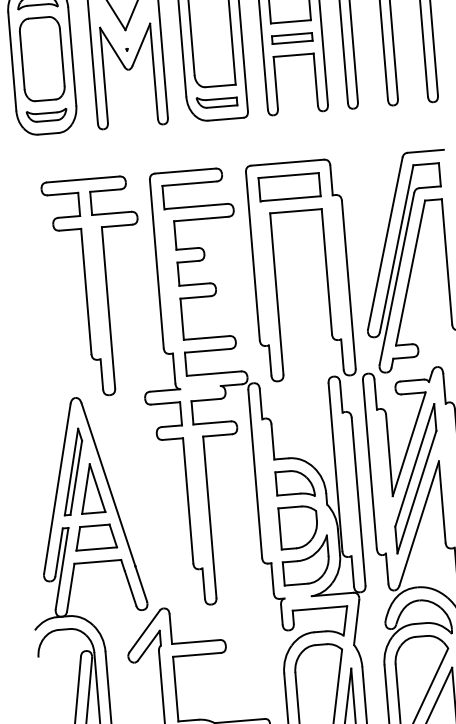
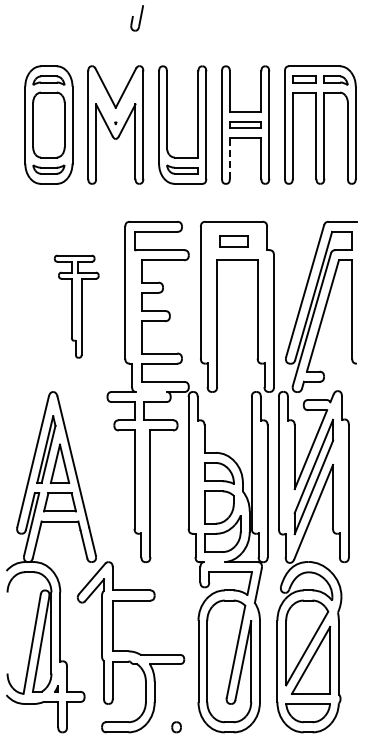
line: (275, 82) -> (229, 158), solid -> dashed
part: (289, 187) -> (233, 241), size x0.6
part: (96, 286) -> (76, 306), size x0.6

